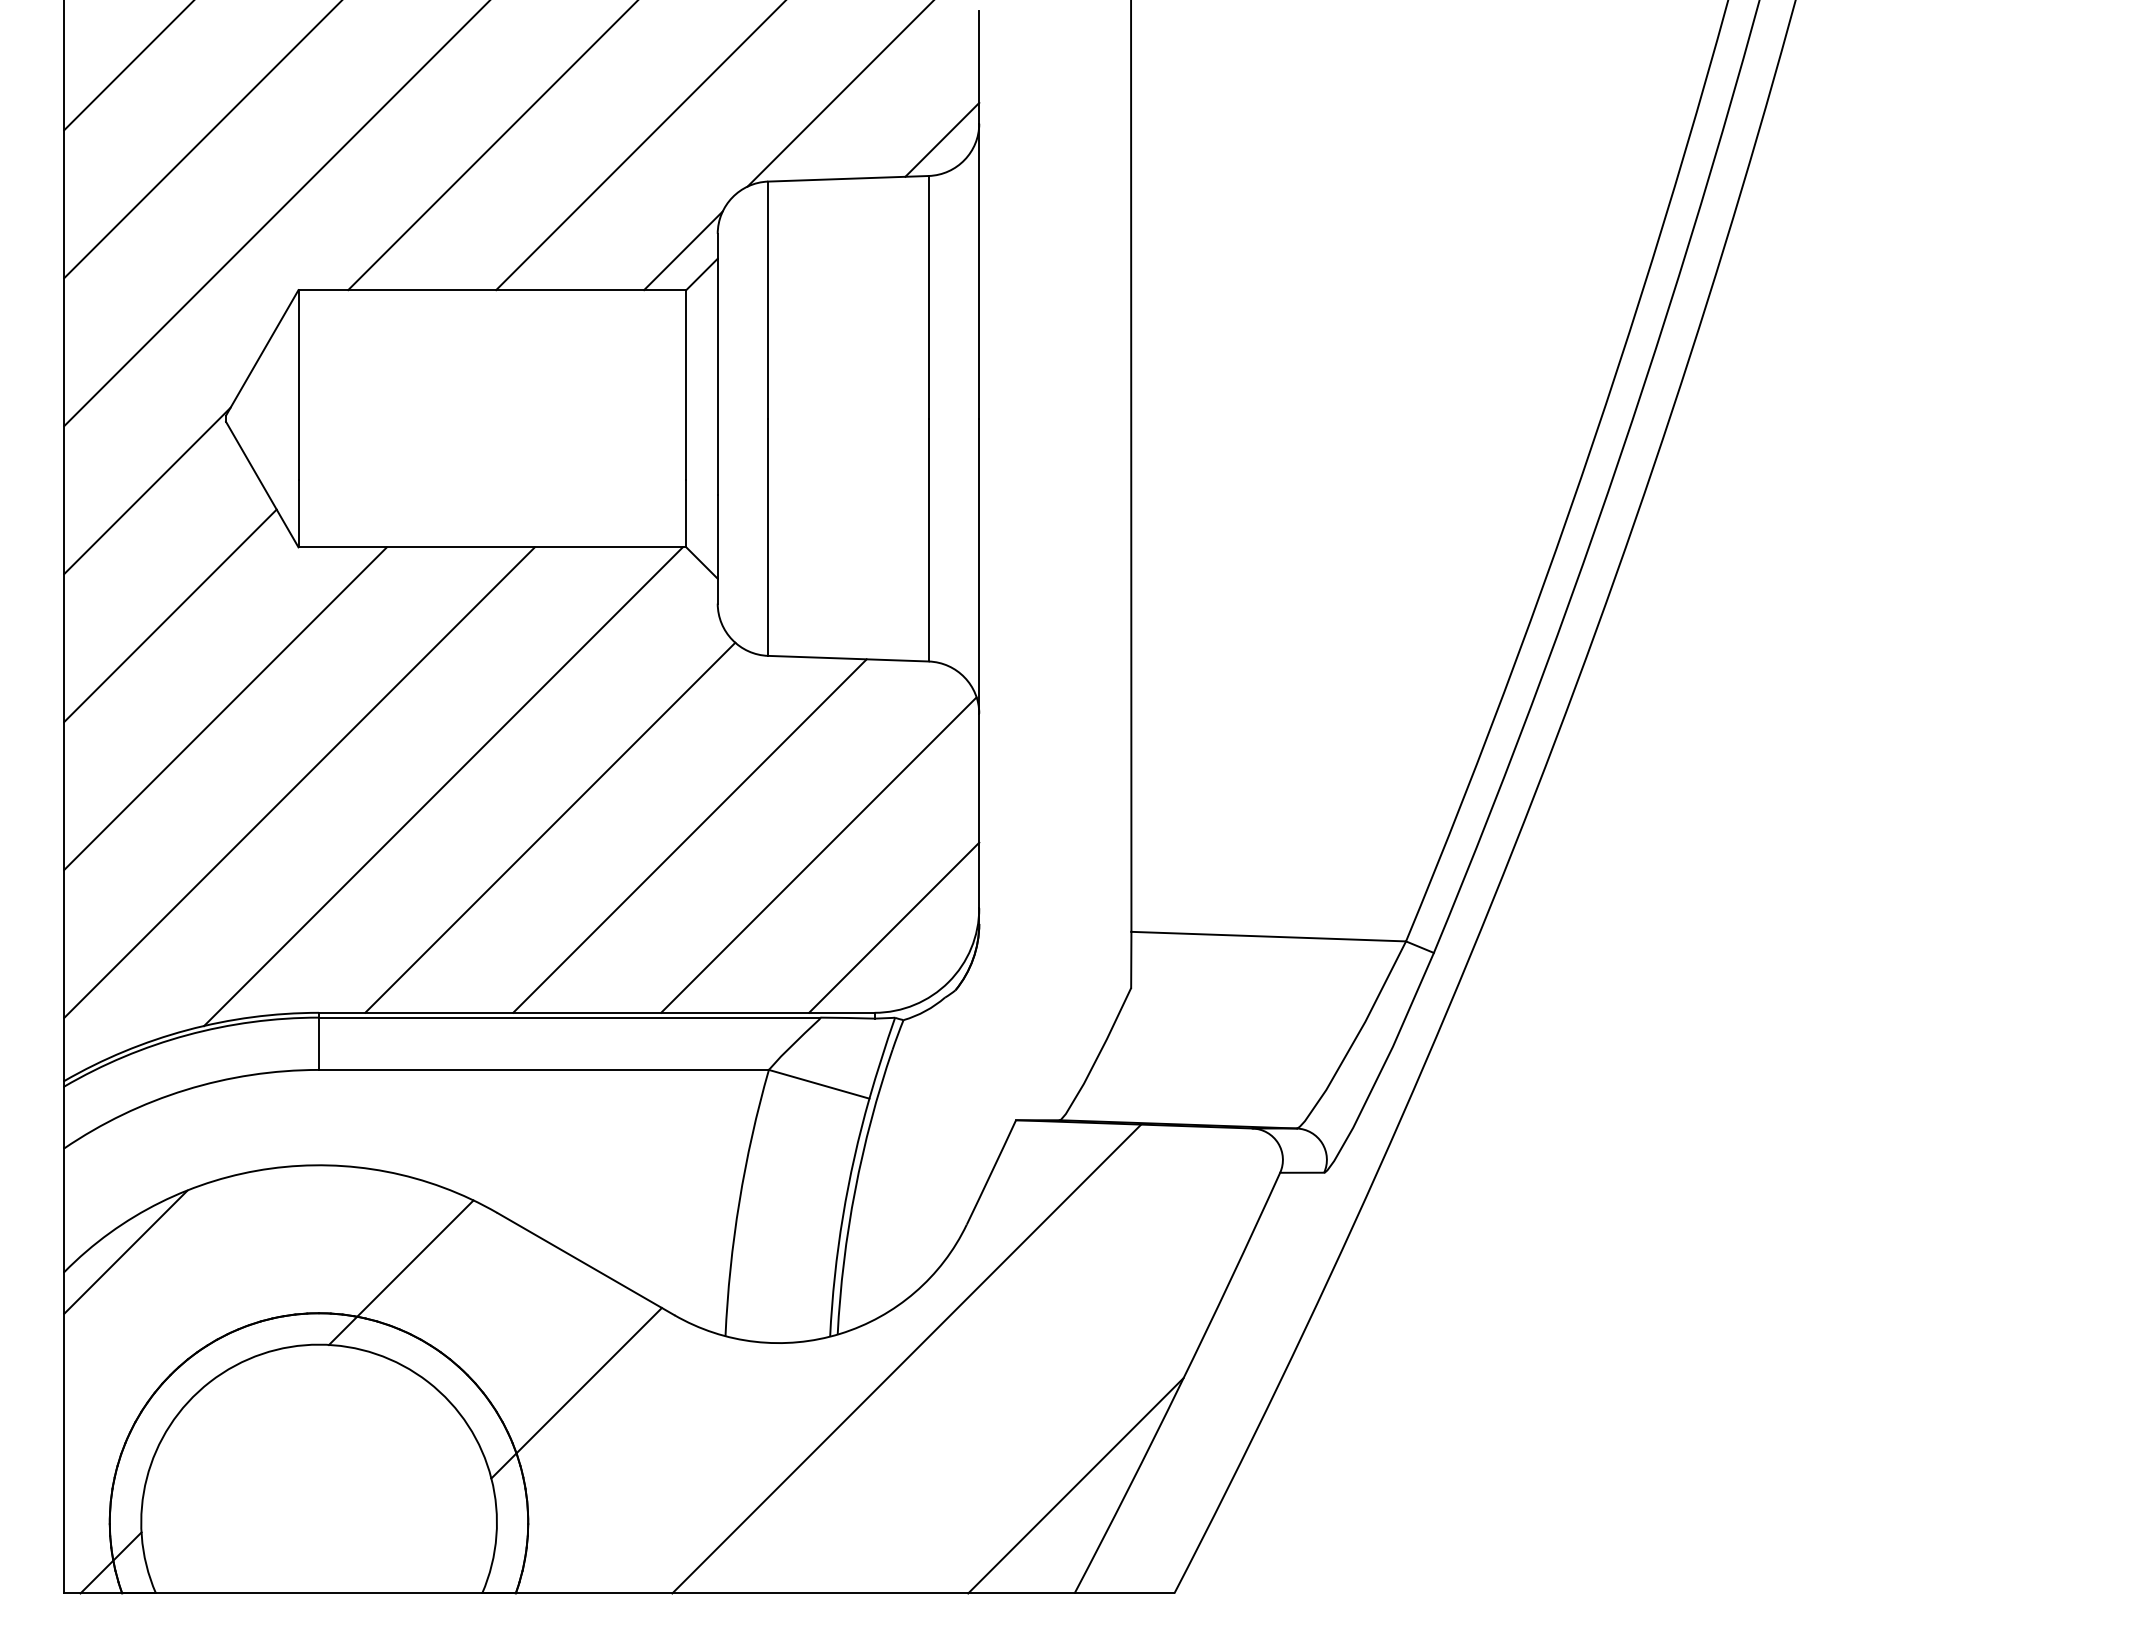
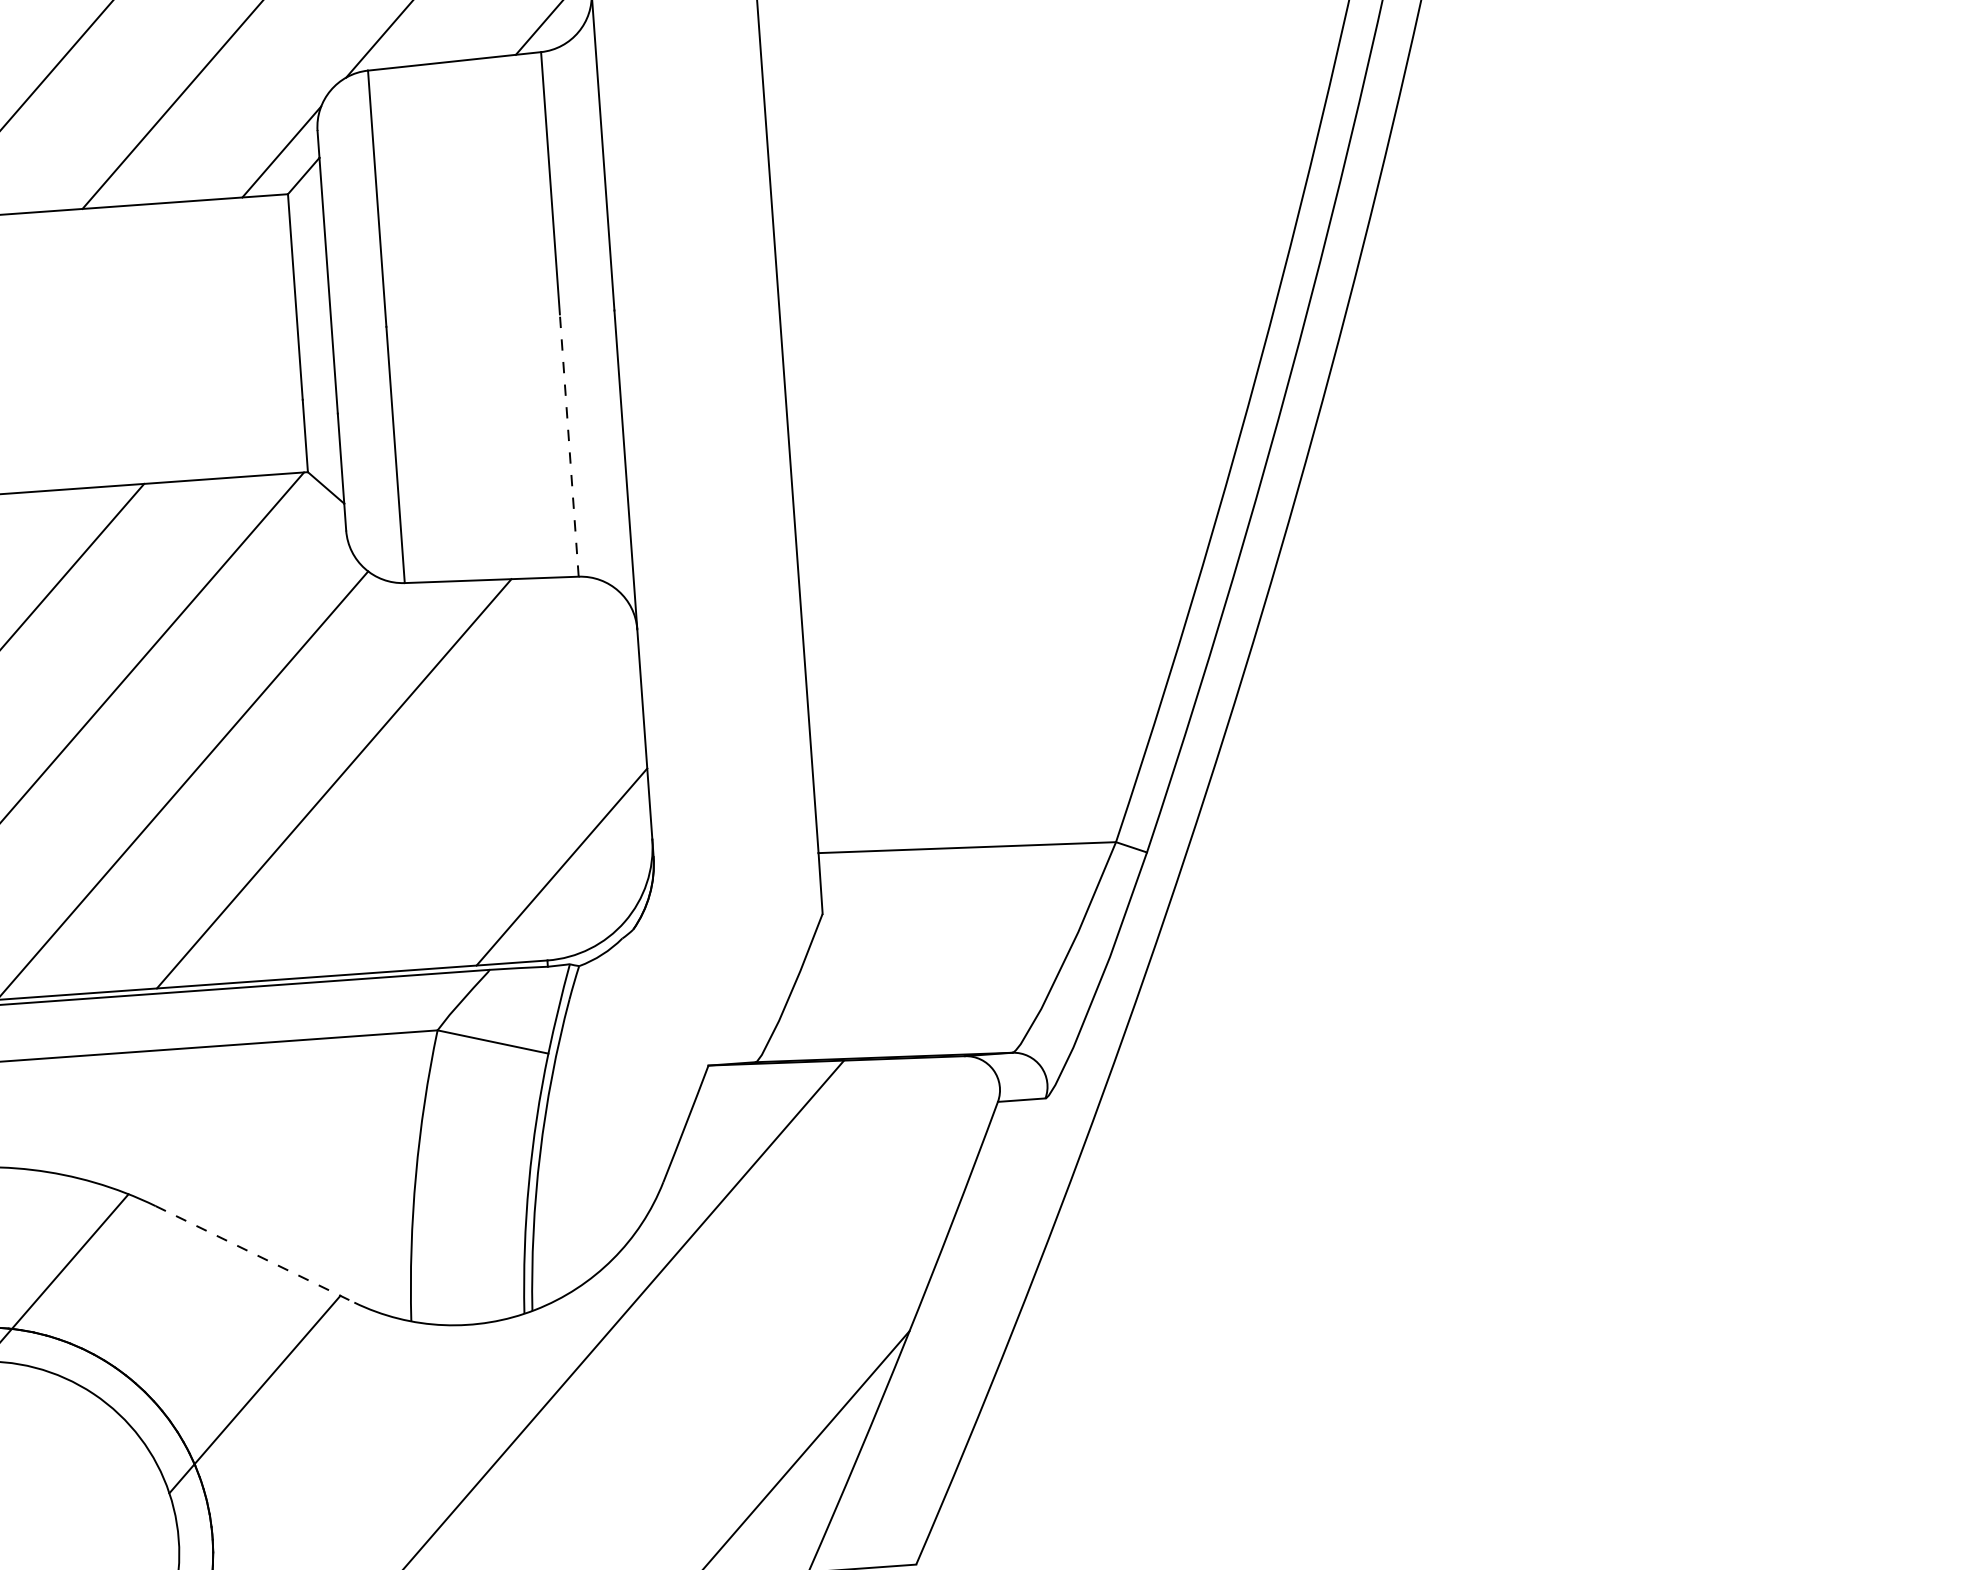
line: (928, 539) -> (568, 444), solid -> dashed
line: (818, 854) -> (474, 793), removed
line: (586, 1264) -> (255, 1254), solid -> dashed

